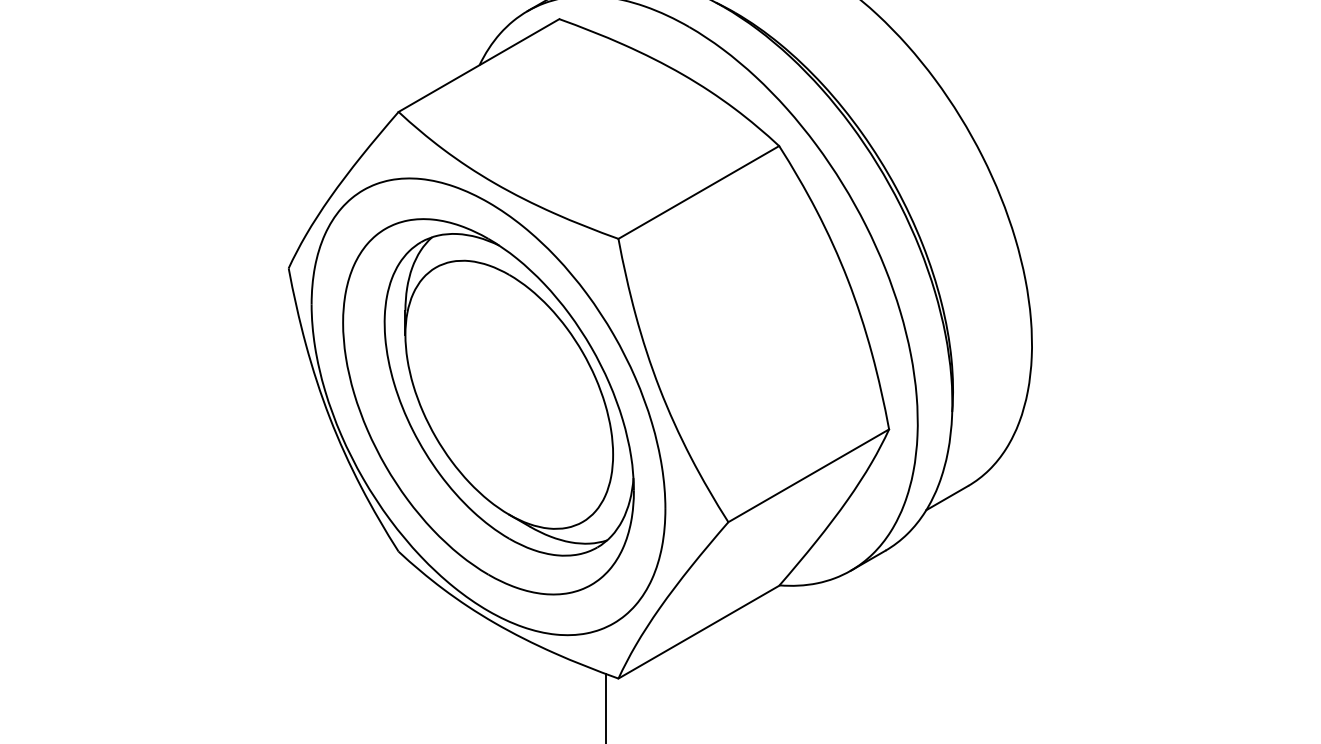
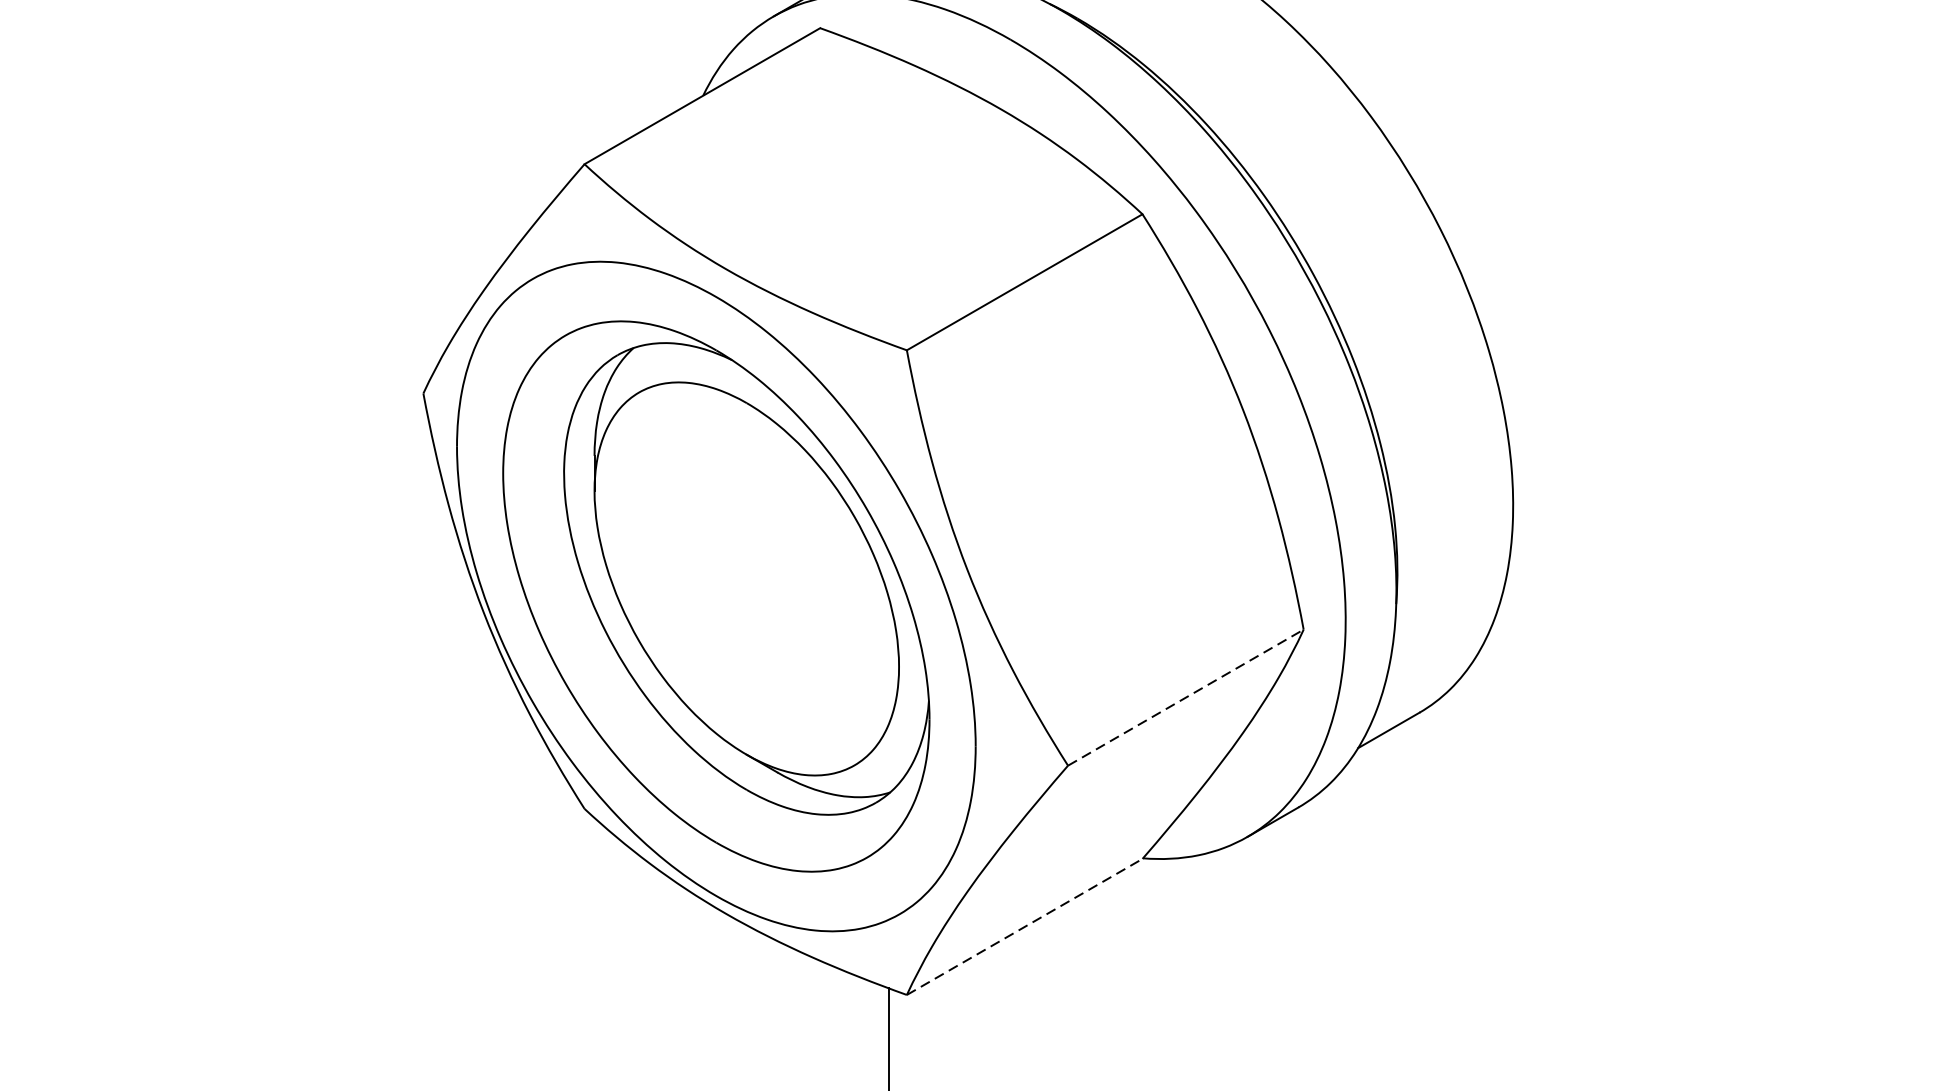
line: (808, 475) -> (1185, 697), solid -> dashed
line: (698, 632) -> (1024, 927), solid -> dashed

